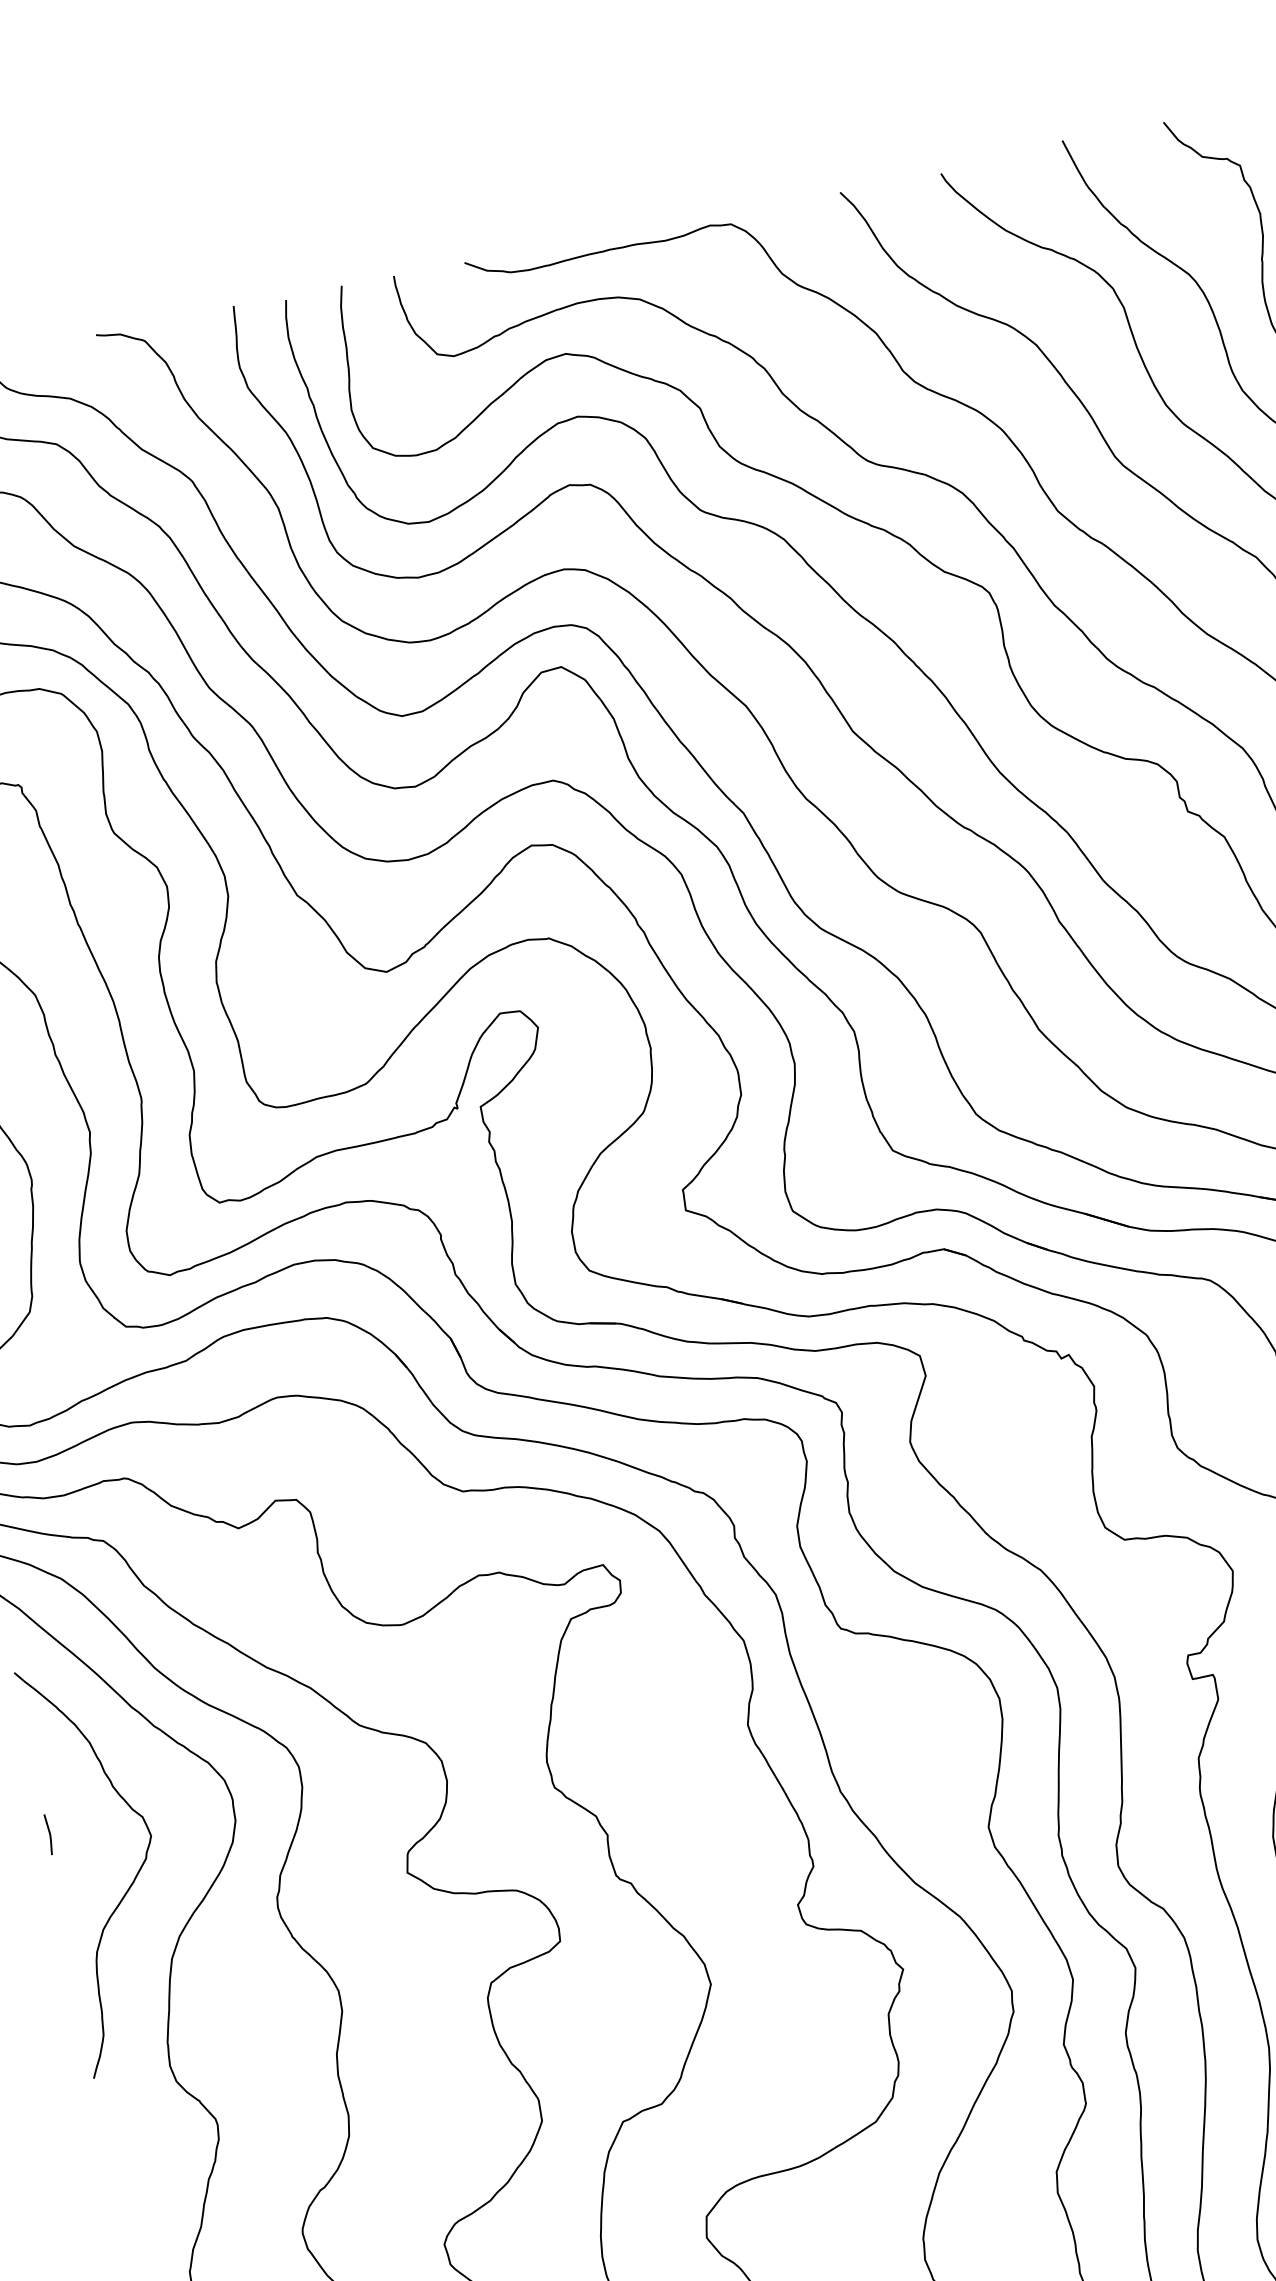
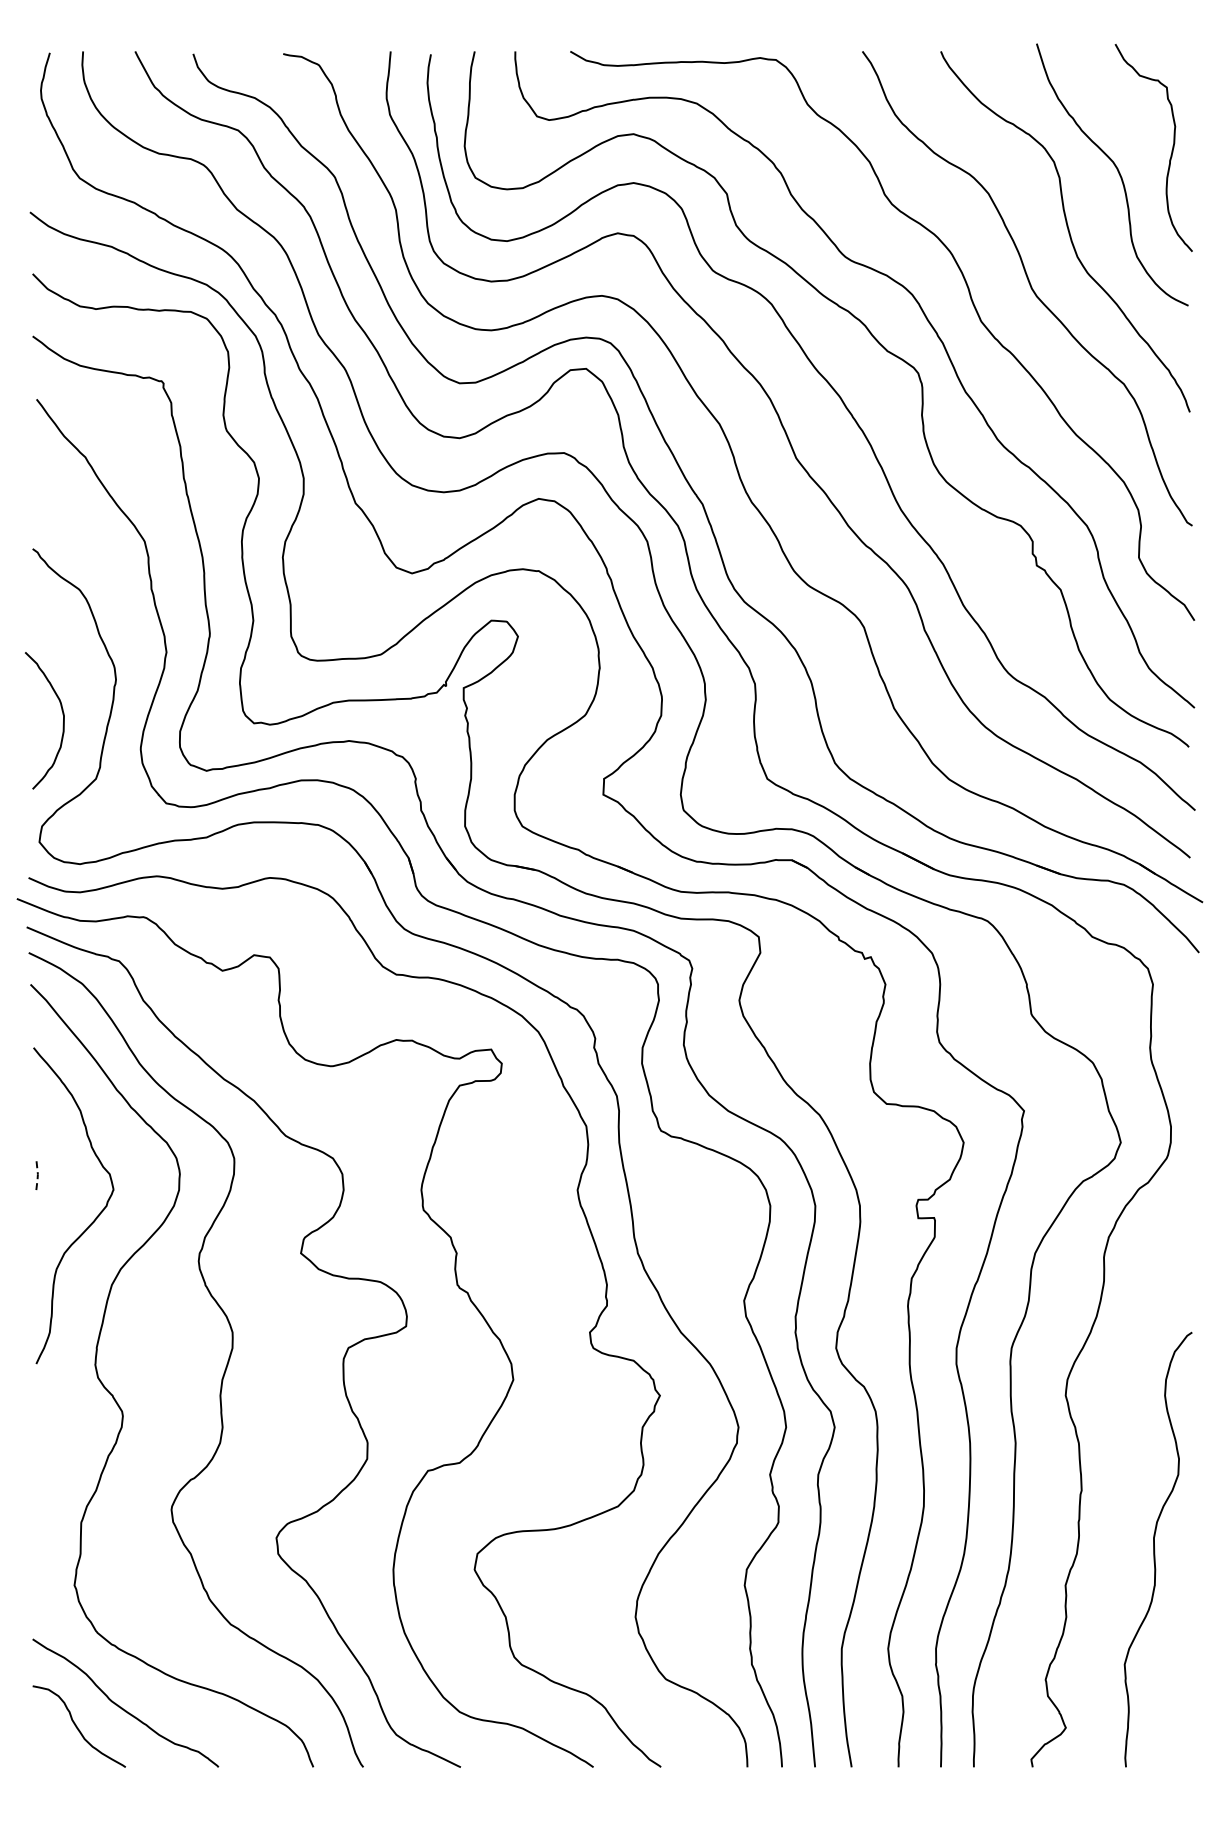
line: (49, 1834) -> (37, 1174), solid -> dashed

